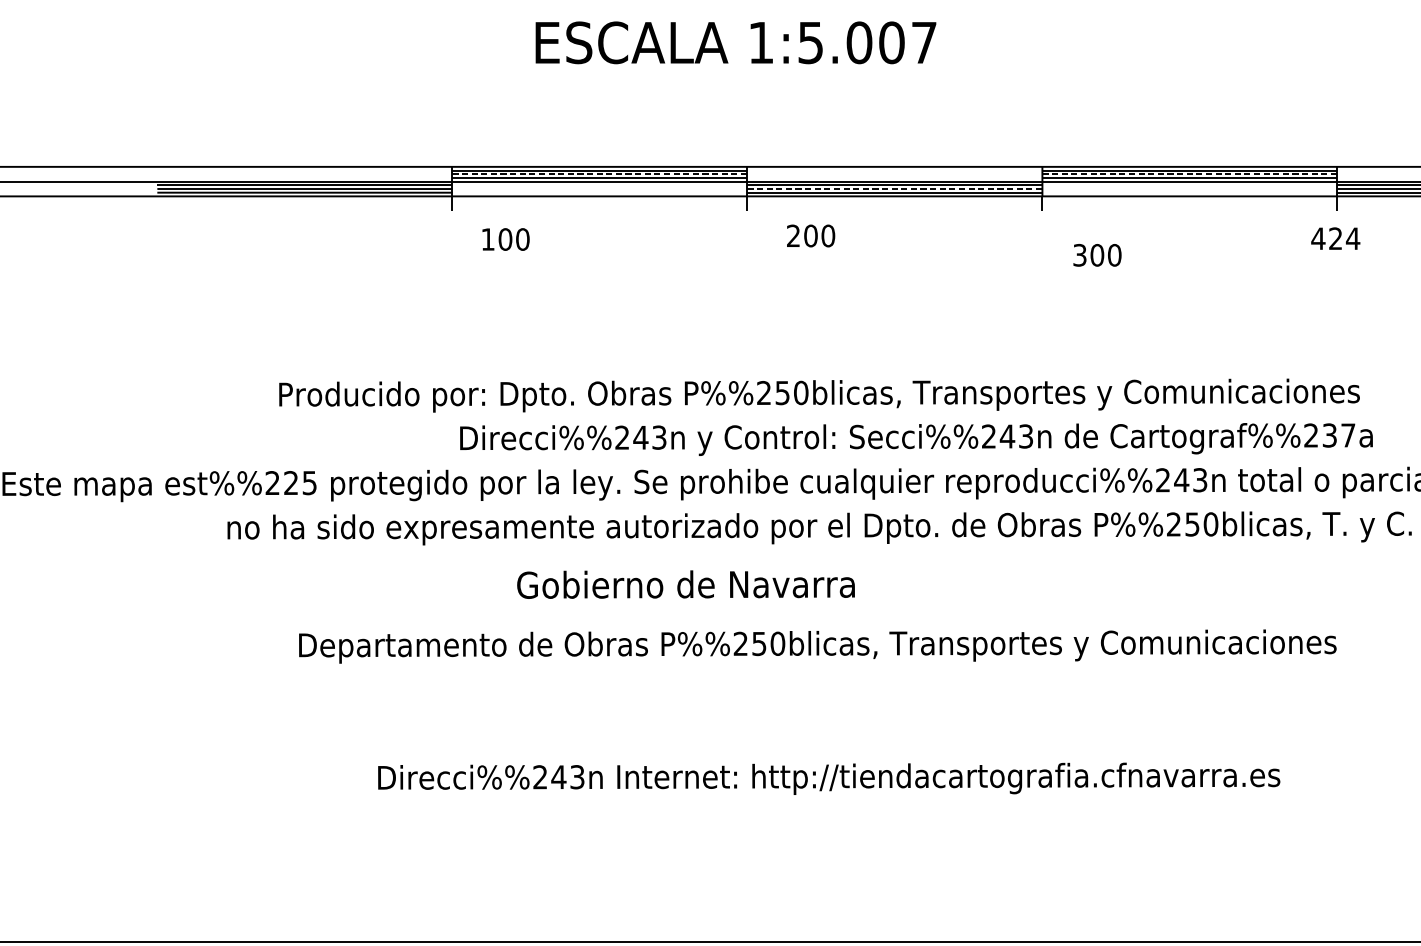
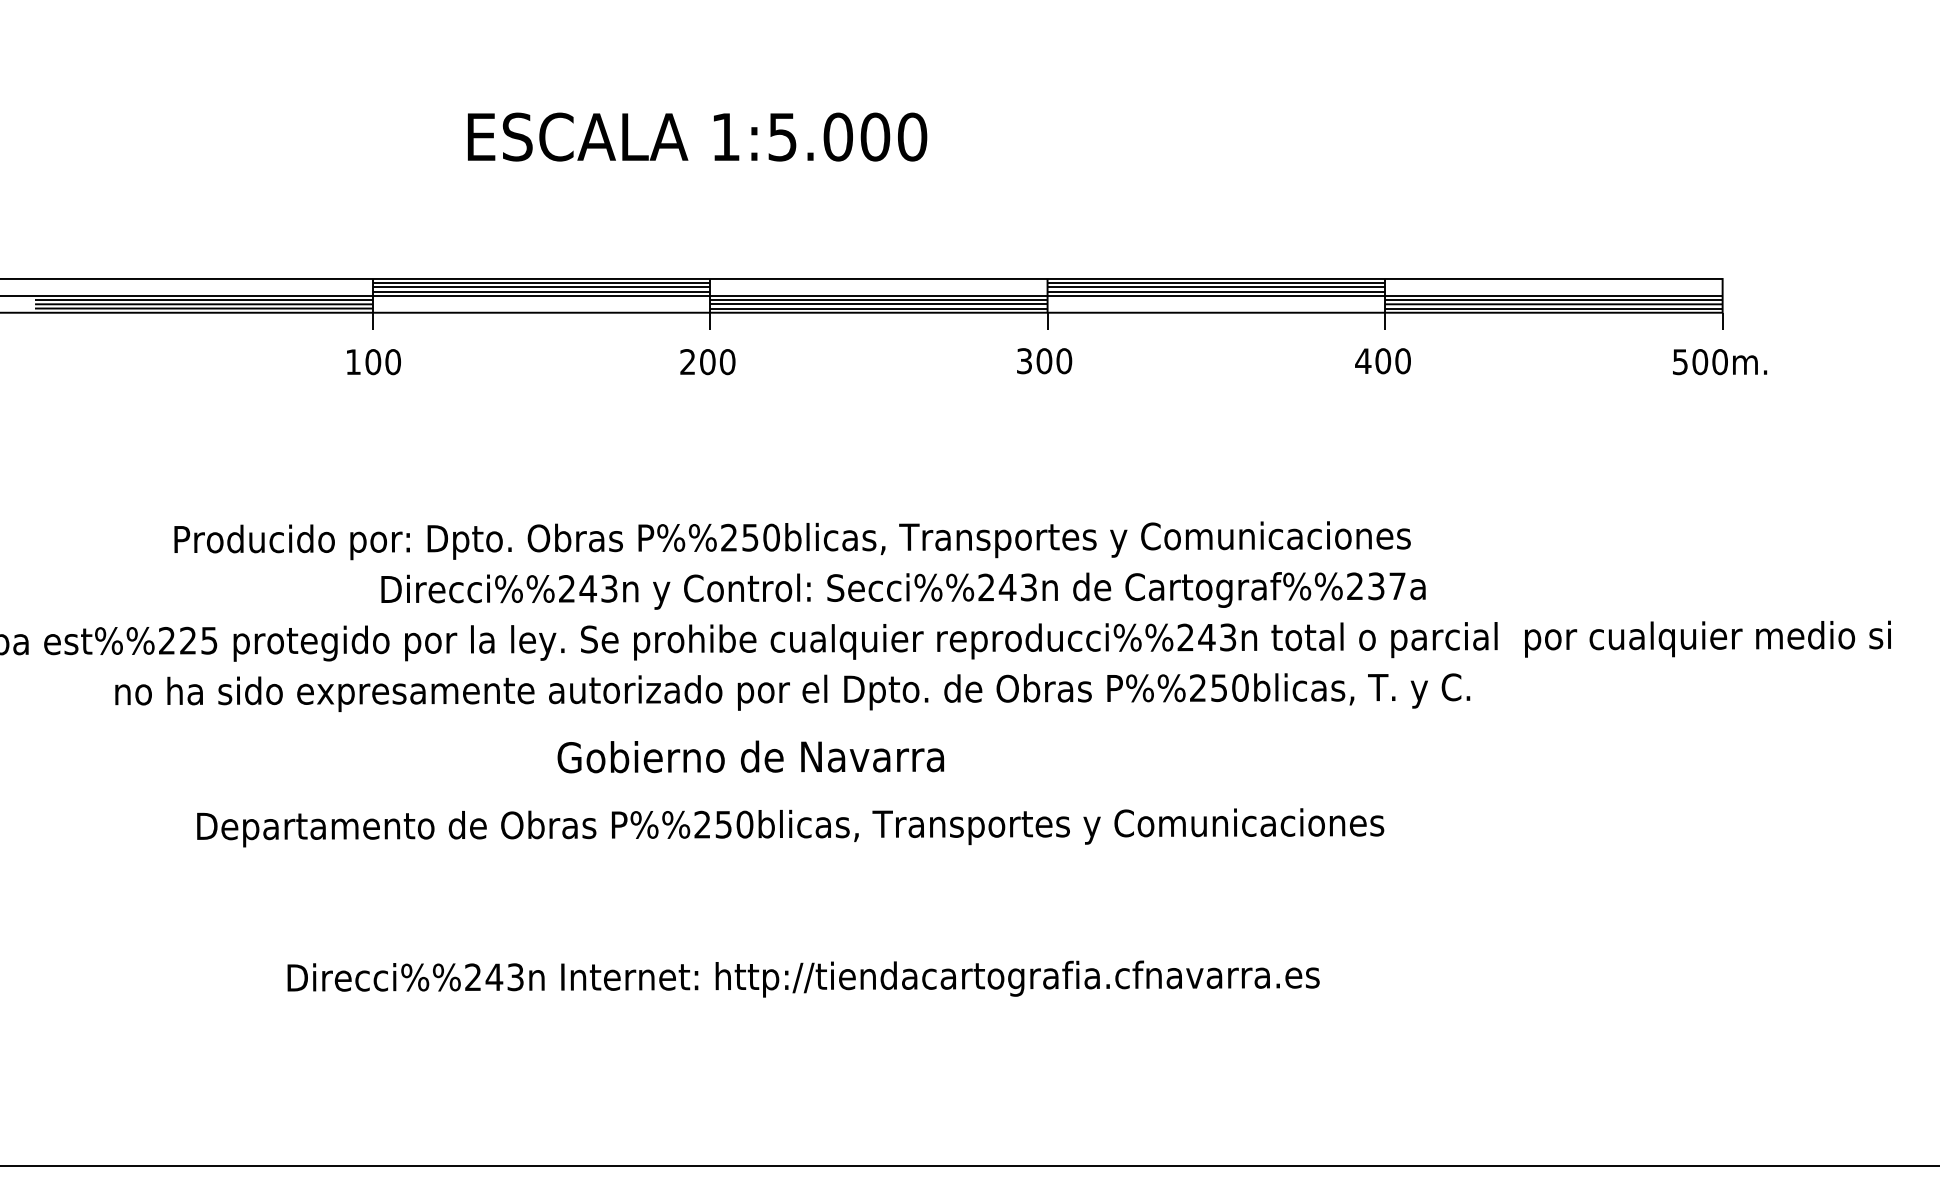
text: (924, 42) -> (912, 136), 1:5.007 -> 1:5.000
line: (600, 174) -> (541, 287), dashed -> solid
line: (1190, 174) -> (1216, 287), dashed -> solid
line: (894, 189) -> (878, 304), dashed -> solid
text: (810, 236) -> (707, 362), moved
text: (1344, 238) -> (1393, 361), 424 -> 400
text: (505, 239) -> (373, 362), moved
text: (1097, 255) -> (1044, 361), moved
text: (685, 584) -> (750, 756), moved

